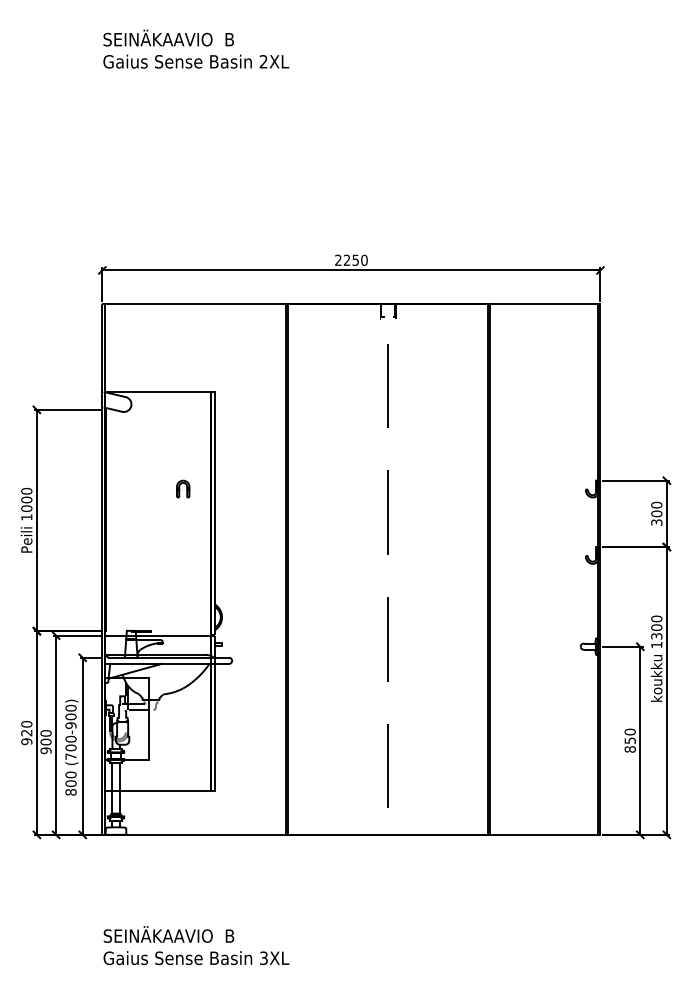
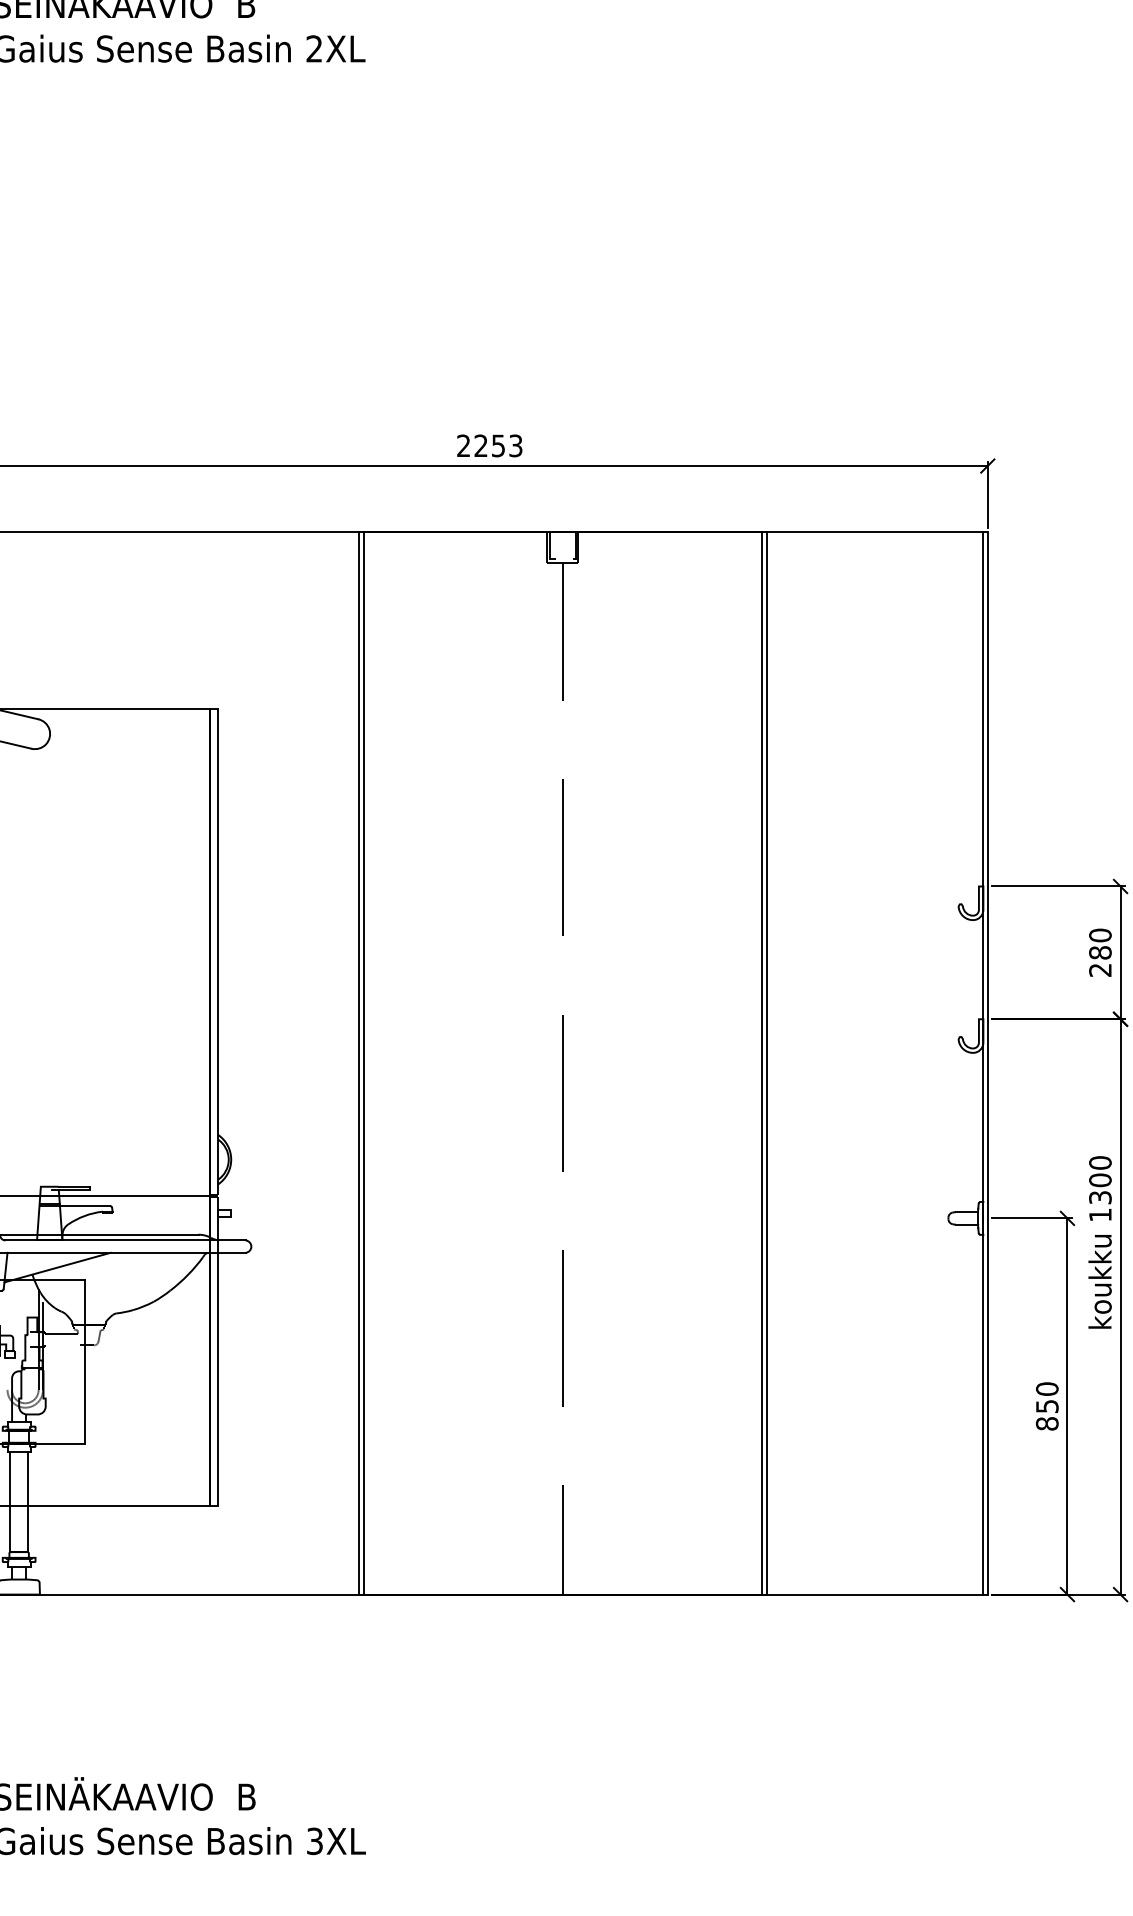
text: (364, 259) -> (516, 444), 2250 -> 2253
part: (183, 488) -> (154, 902), removed
text: (656, 517) -> (1099, 960), 300 -> 280

